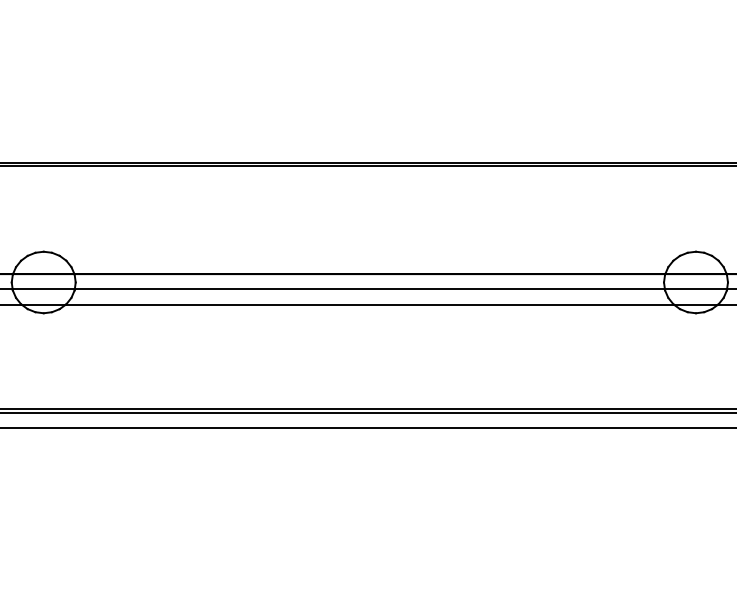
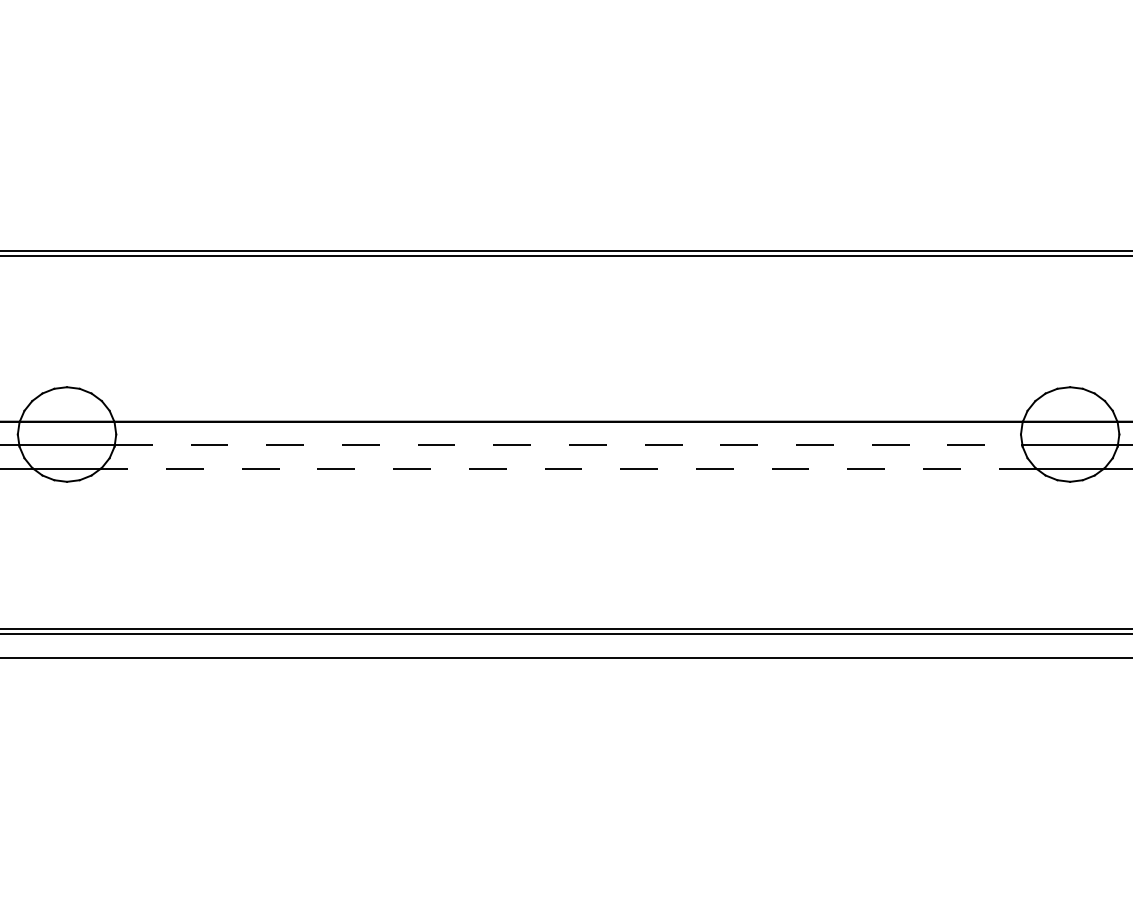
line: (370, 289) -> (569, 445), solid -> dashed
line: (369, 304) -> (568, 468), solid -> dashed

